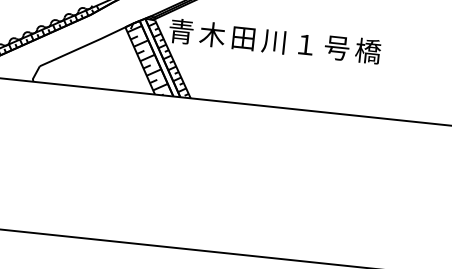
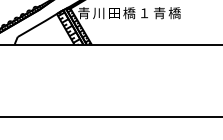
text: (211, 35) -> (98, 13), 木 -> 川
text: (274, 42) -> (129, 13), 川 -> 橋
text: (336, 48) -> (159, 13), 号 -> 青

